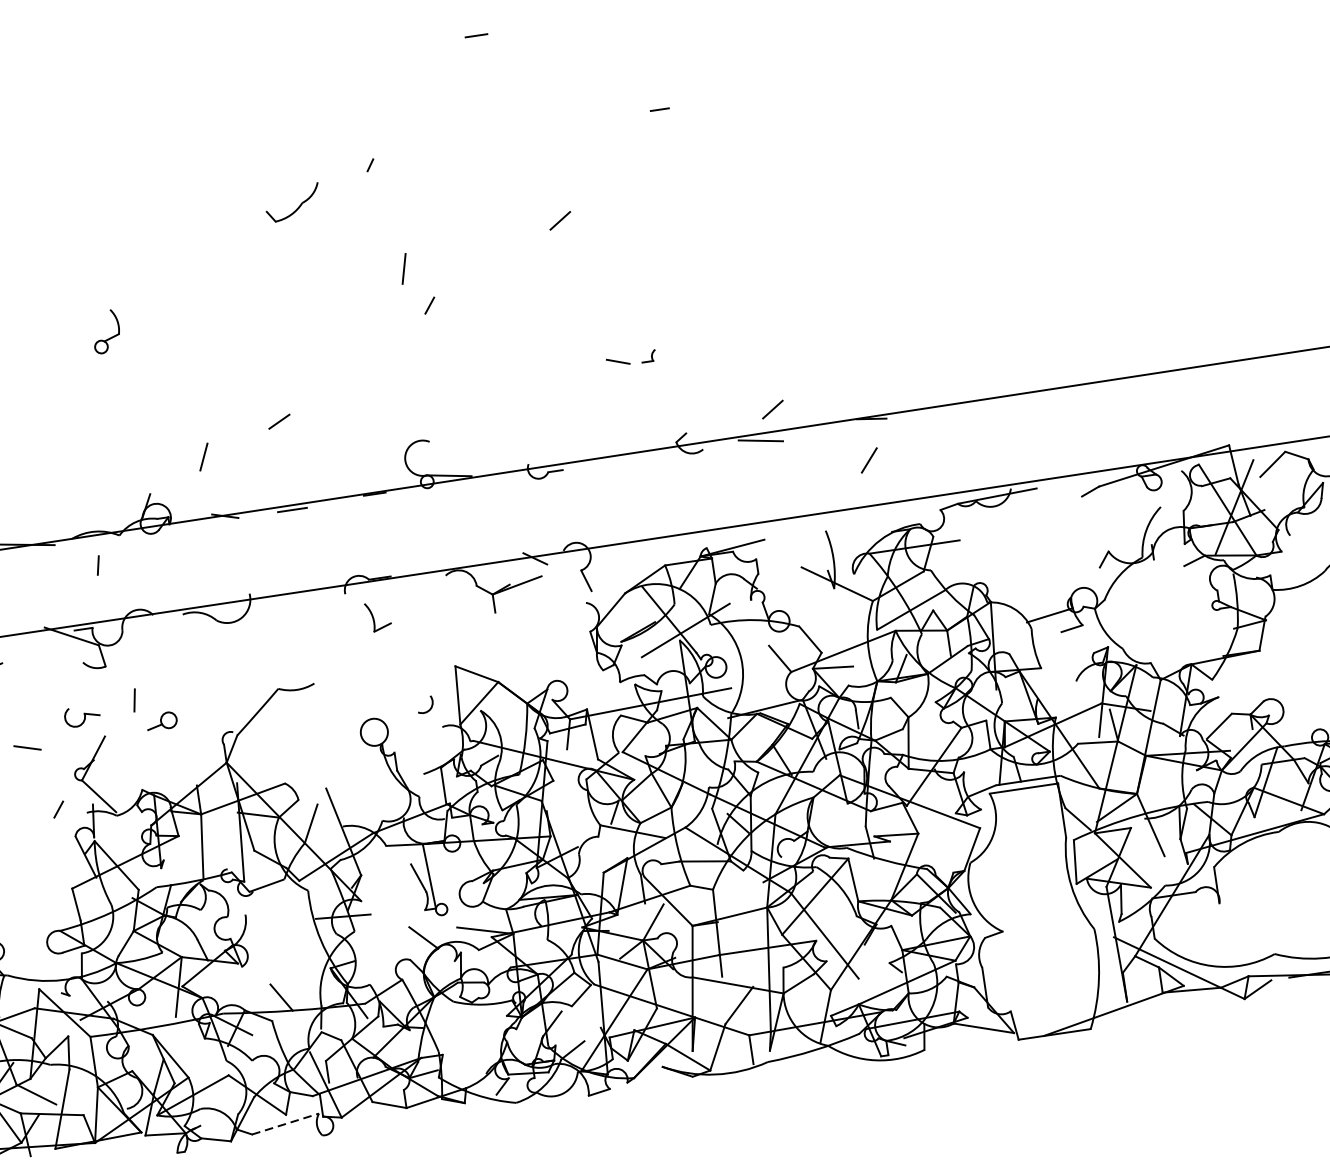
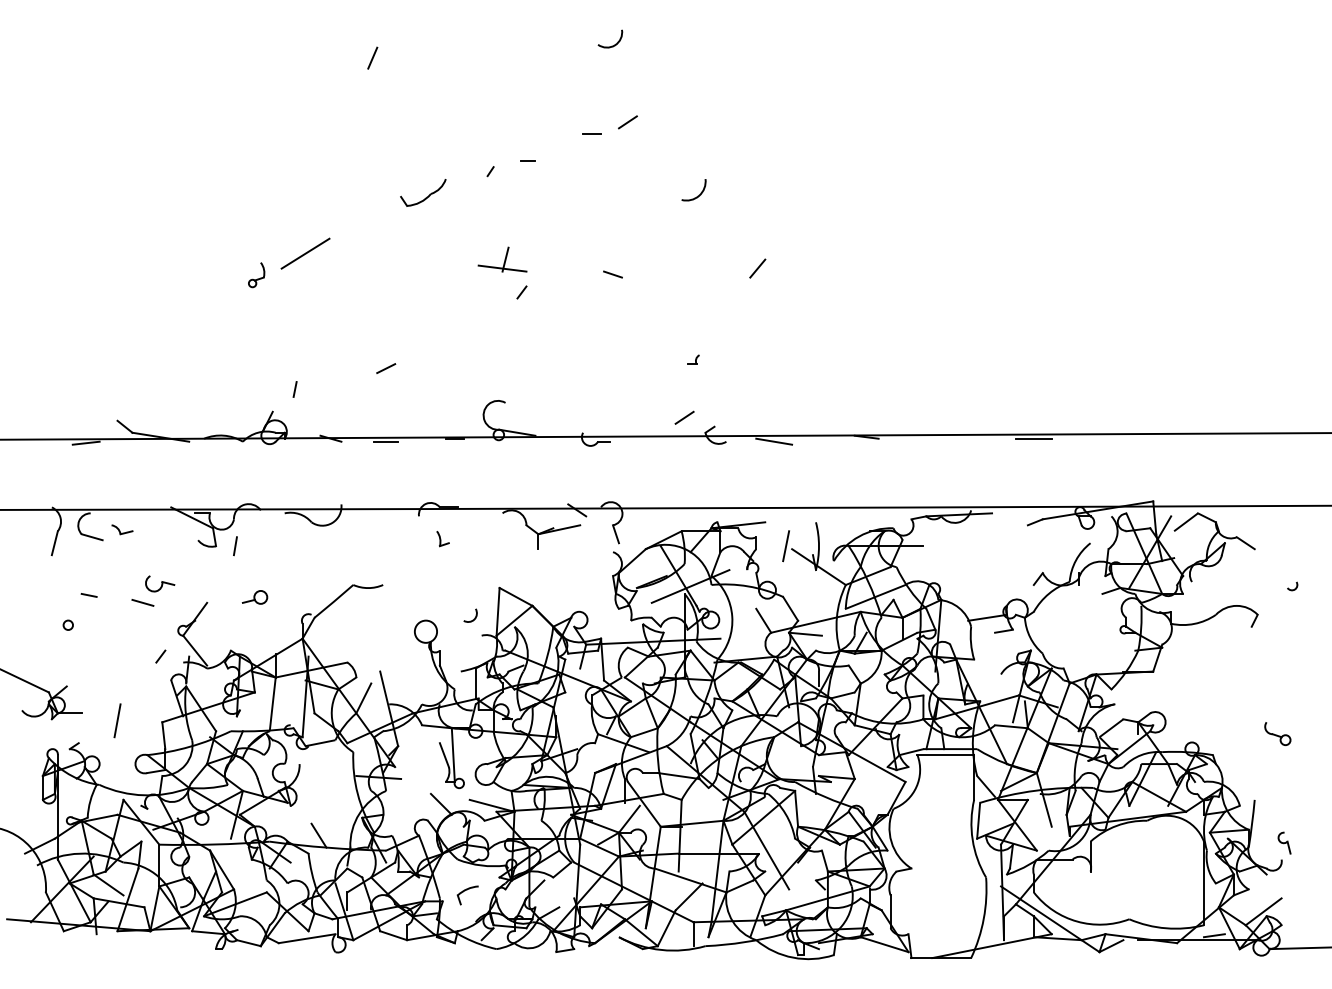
line: (475, 34) -> (591, 133), moved
line: (659, 108) -> (527, 160), moved
arc: (624, 157) -> (697, 195), added
line: (559, 221) -> (627, 122), moved
line: (402, 280) -> (502, 268), added
line: (161, 297) -> (305, 253), added
part: (106, 332) -> (256, 275), size x0.71
line: (617, 361) -> (612, 274), moved
line: (1073, 390) -> (1033, 438), added
line: (772, 409) -> (684, 417), moved
line: (203, 456) -> (372, 57), moved
line: (868, 460) -> (757, 268), moved
line: (97, 565) -> (294, 389), moved
line: (794, 565) -> (786, 546), added
part: (377, 618) -> (442, 539), size x0.62
line: (134, 700) -> (235, 546), moved
part: (82, 715) -> (160, 583), moved
line: (17, 894) -> (117, 720), added
part: (471, 1043) -> (467, 895), added
line: (286, 1123) -> (307, 938), dashed -> solid

